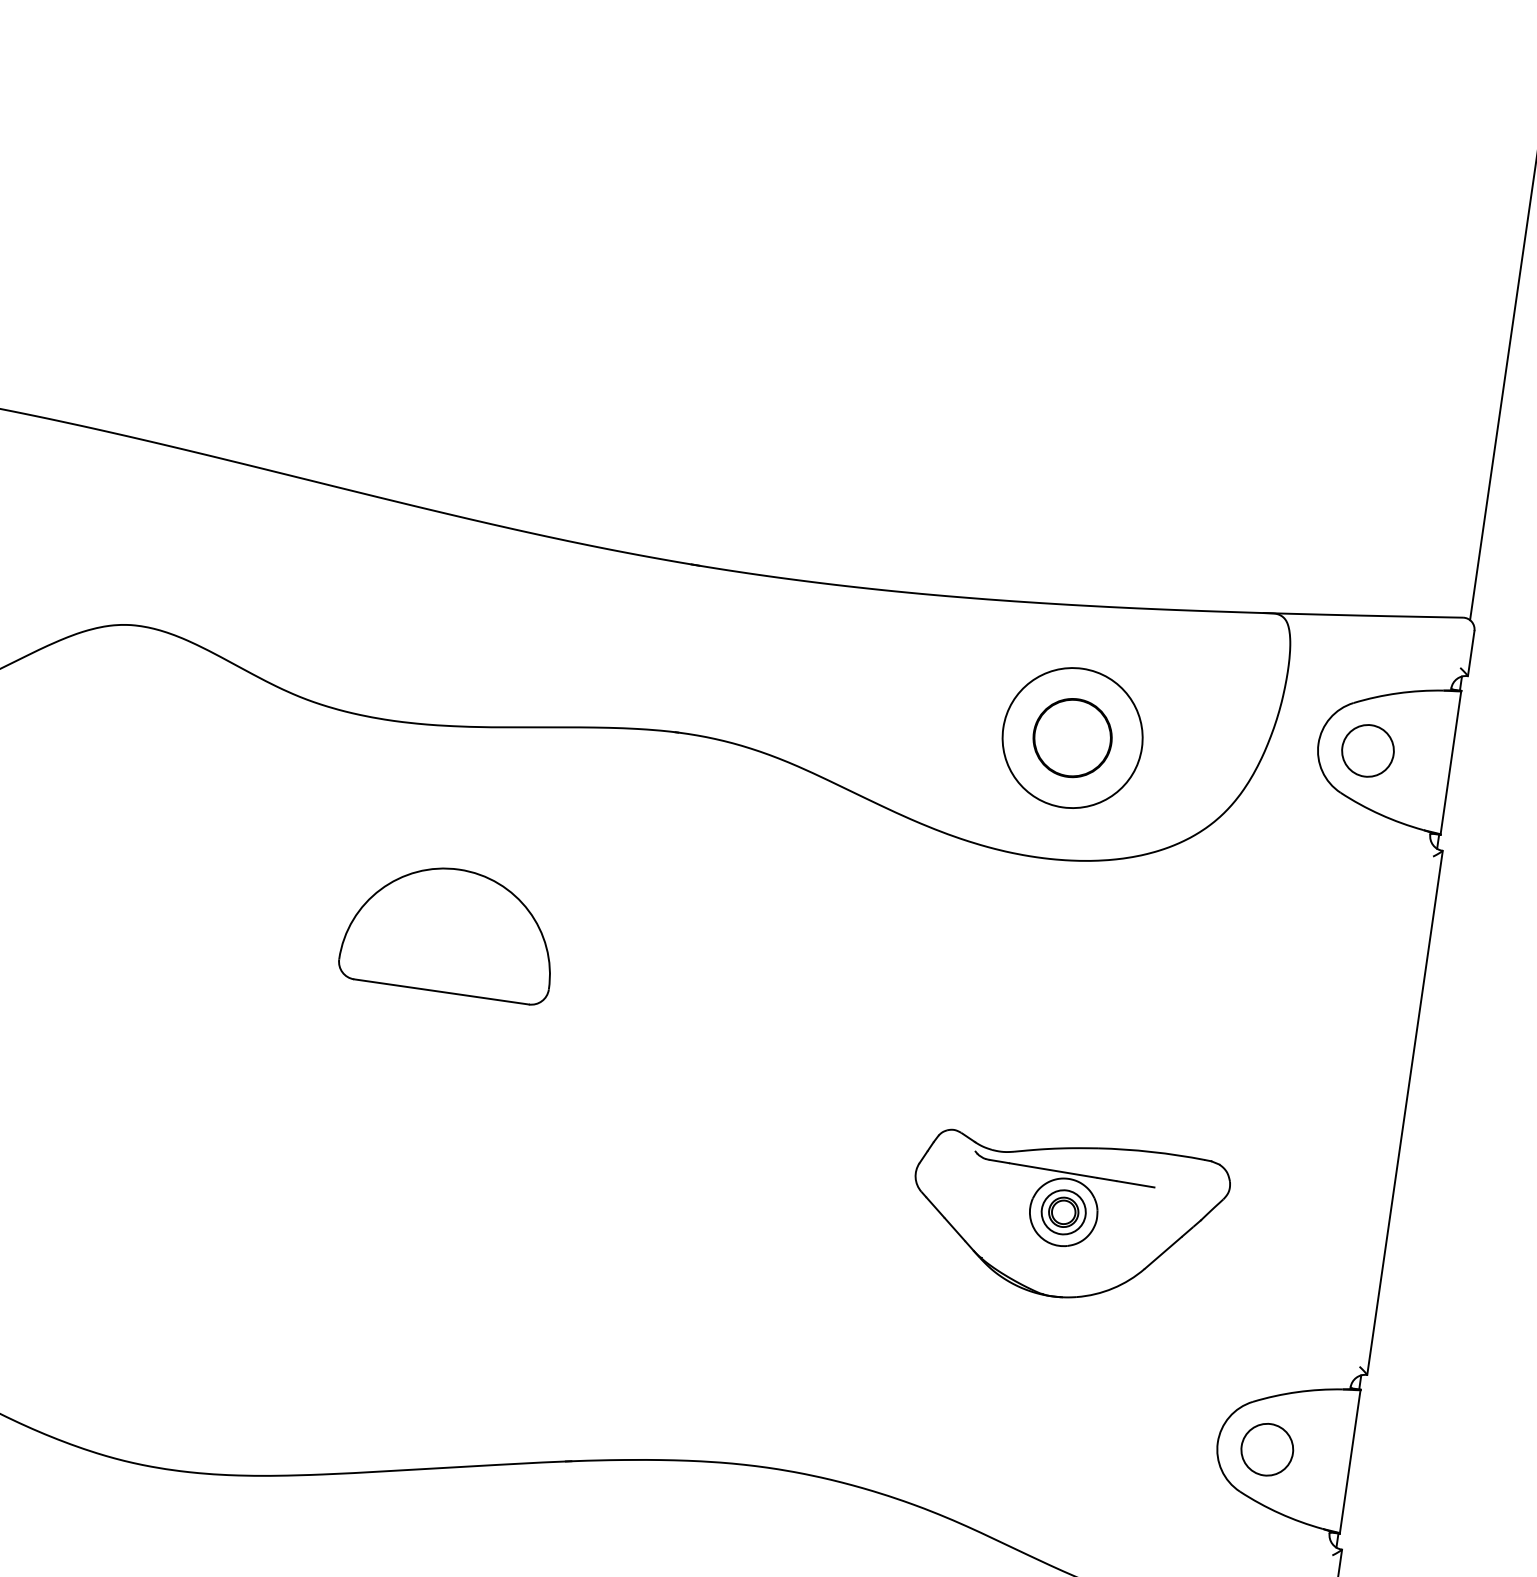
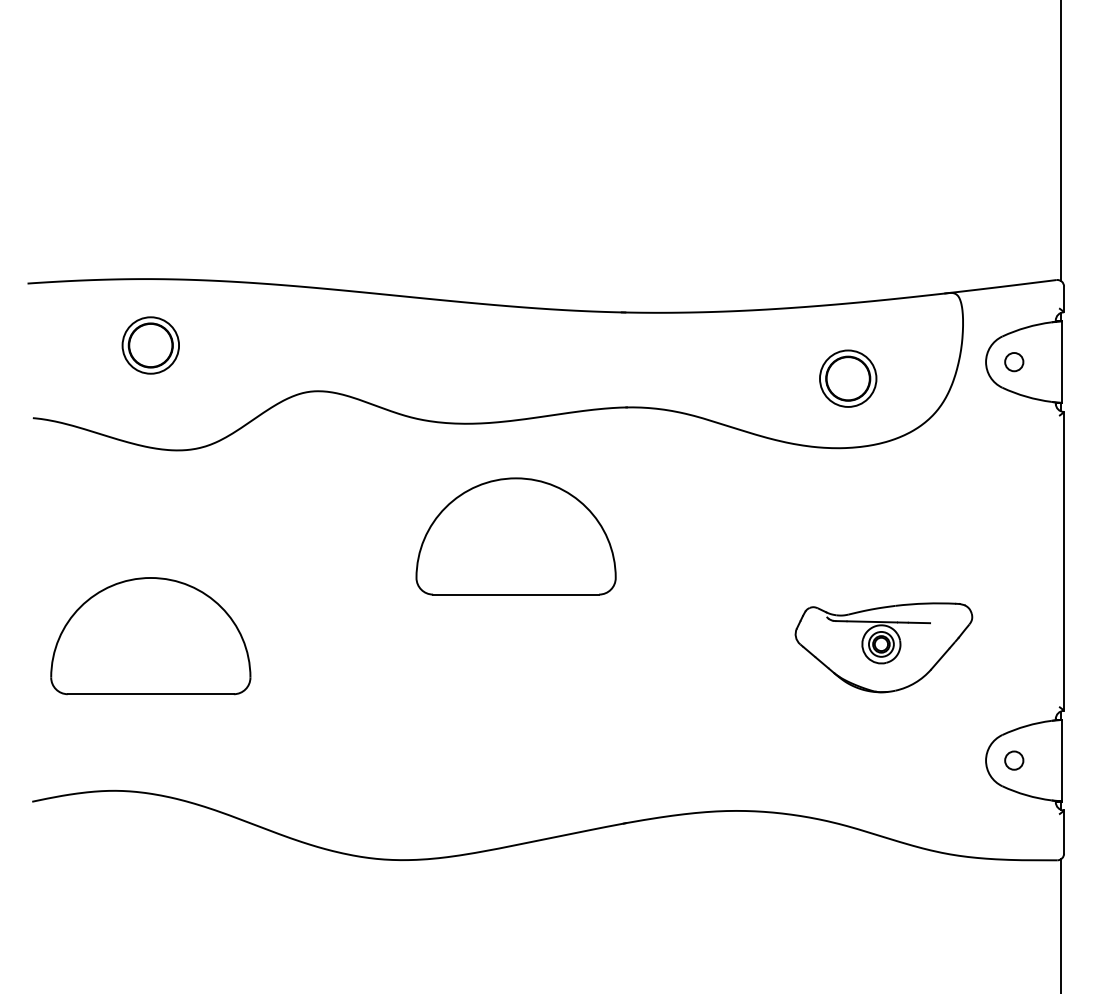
circle: (1073, 737) -> (848, 378), size x0.71
circle: (1368, 751) -> (1014, 362), size x0.62
part: (449, 930) -> (515, 536), size x1.67
circle: (1267, 1449) -> (1014, 760), size x0.62

